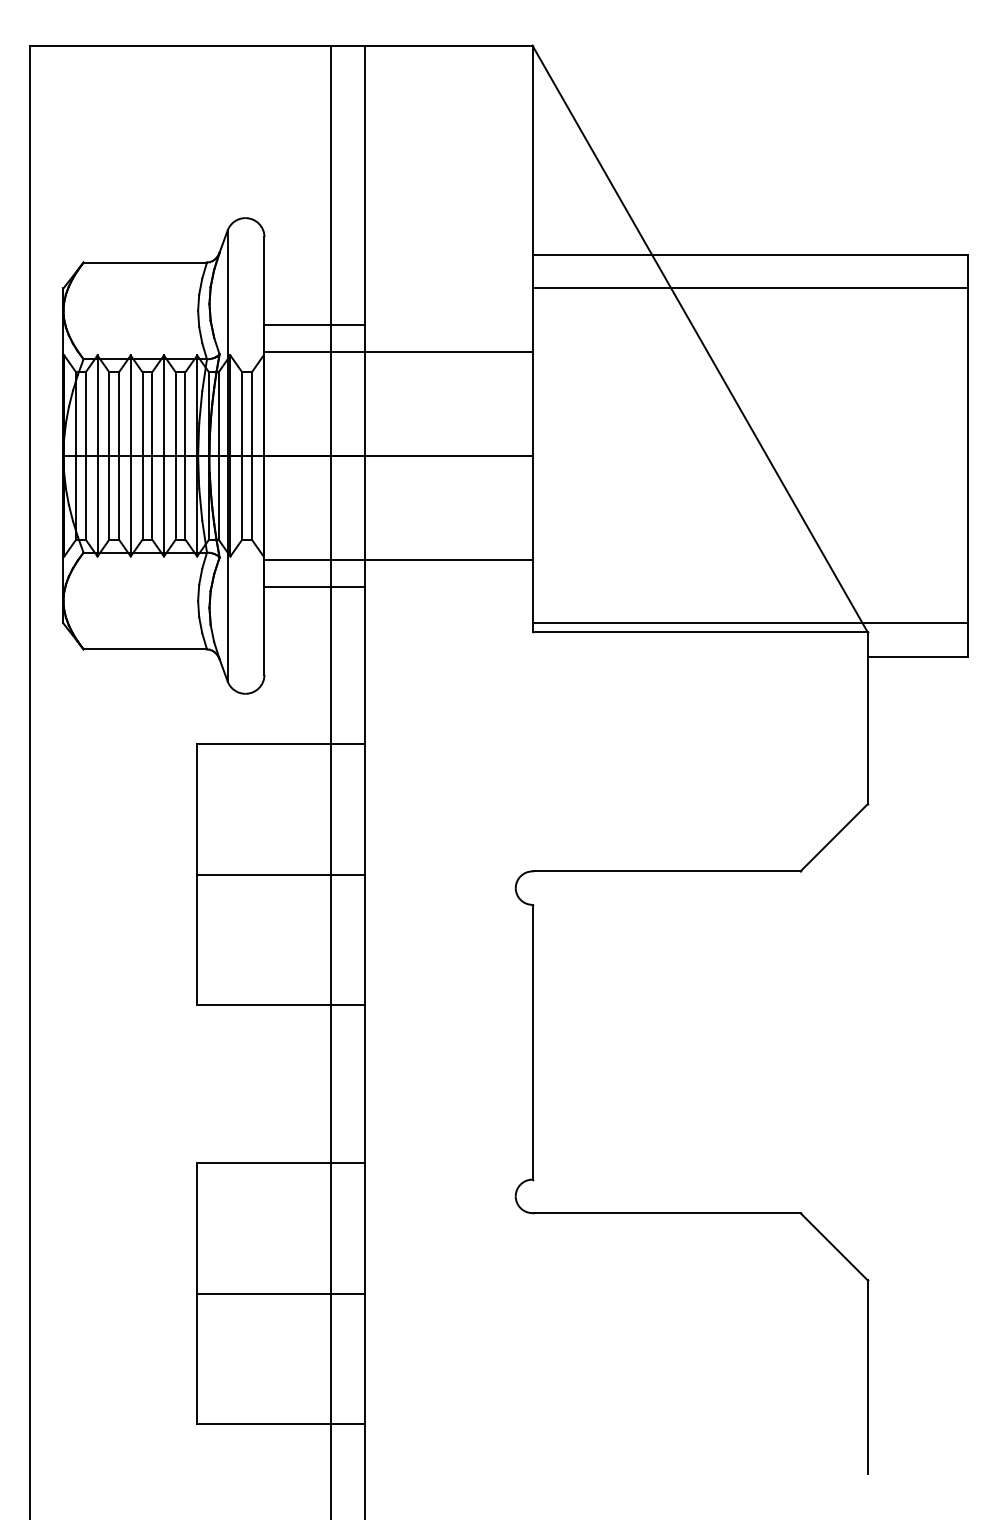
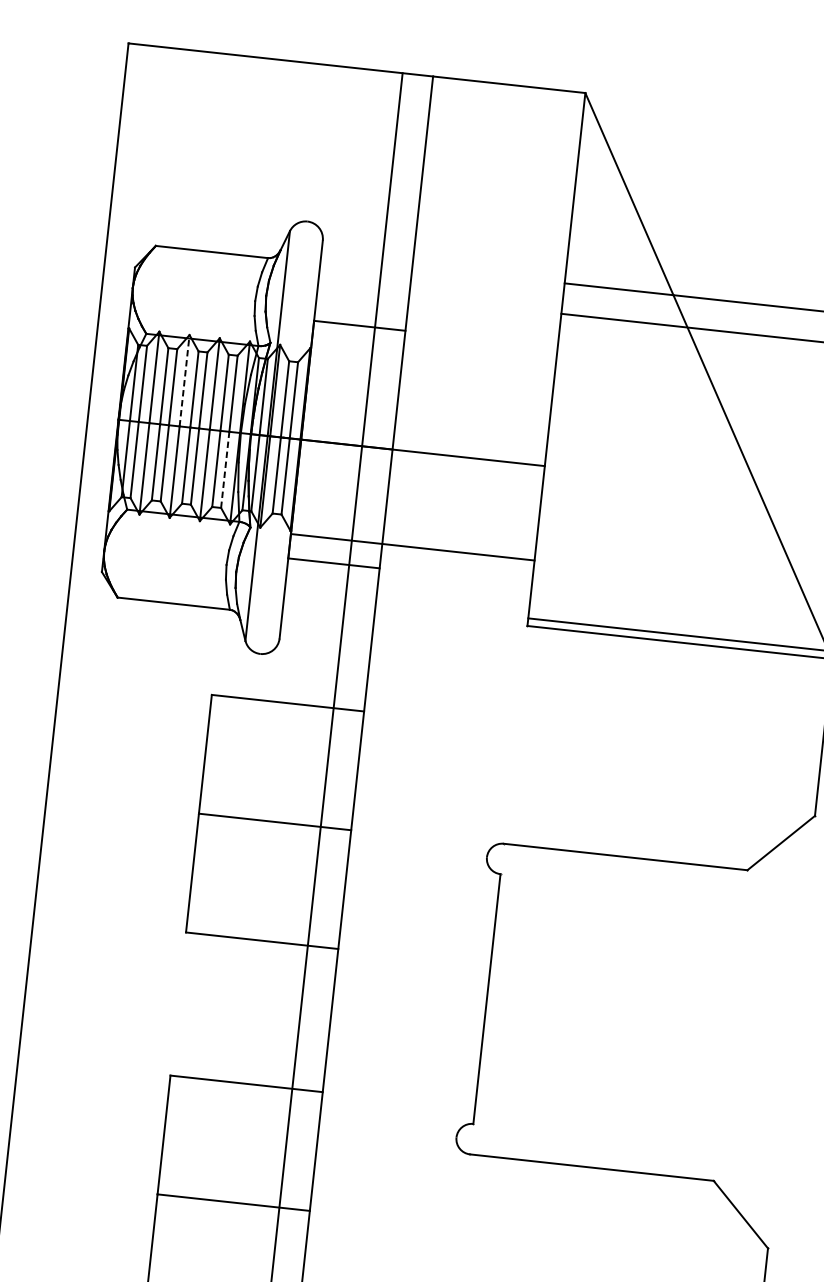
line: (398, 352) -> (433, 358), removed
line: (130, 405) -> (184, 380), solid -> dashed
line: (185, 497) -> (225, 469), solid -> dashed

